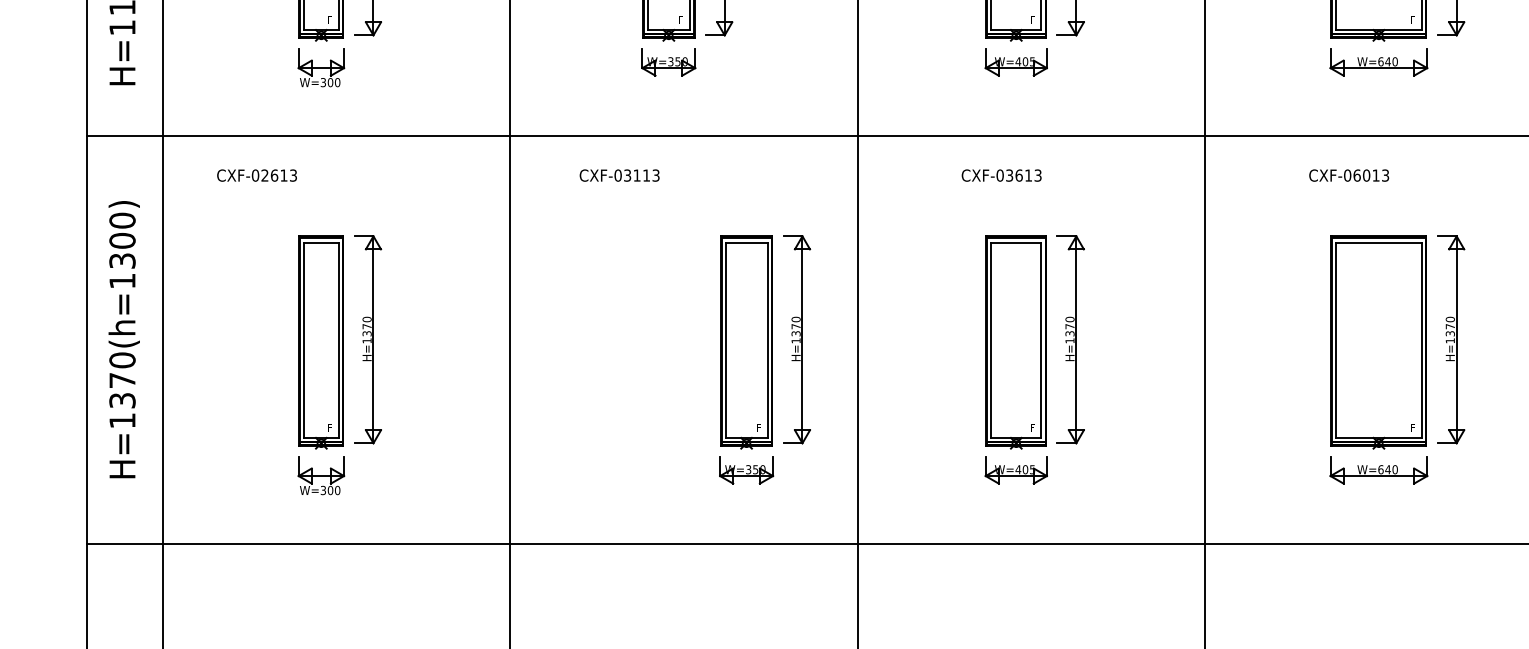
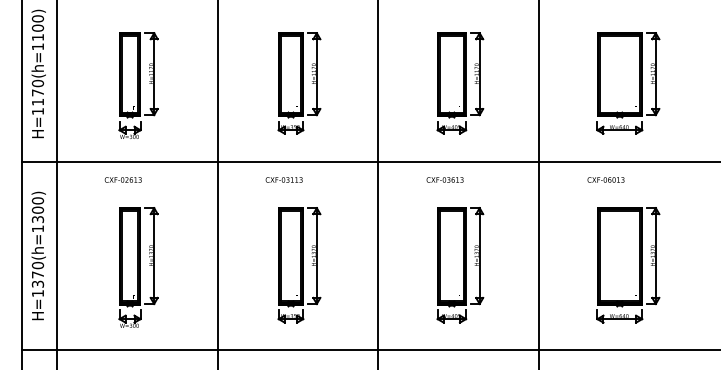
text: (255, 174) -> (122, 179), moved
text: (618, 174) -> (283, 179), moved
part: (764, 360) -> (299, 265), moved

